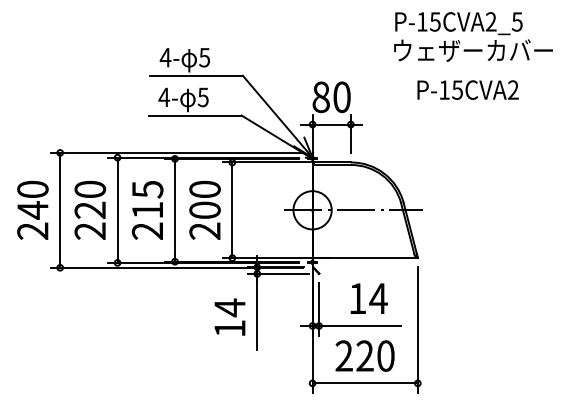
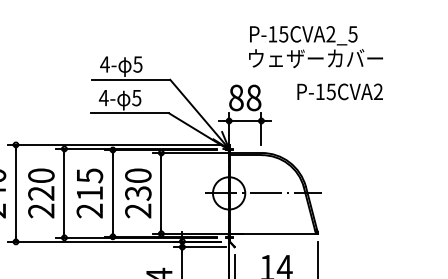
text: (473, 36) -> (316, 46), moved
text: (467, 89) -> (339, 91), moved
text: (341, 96) -> (253, 97), 80 -> 88
text: (204, 210) -> (137, 193), 200 -> 230

